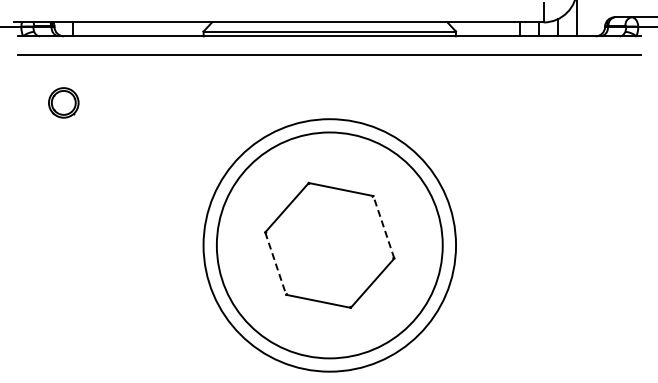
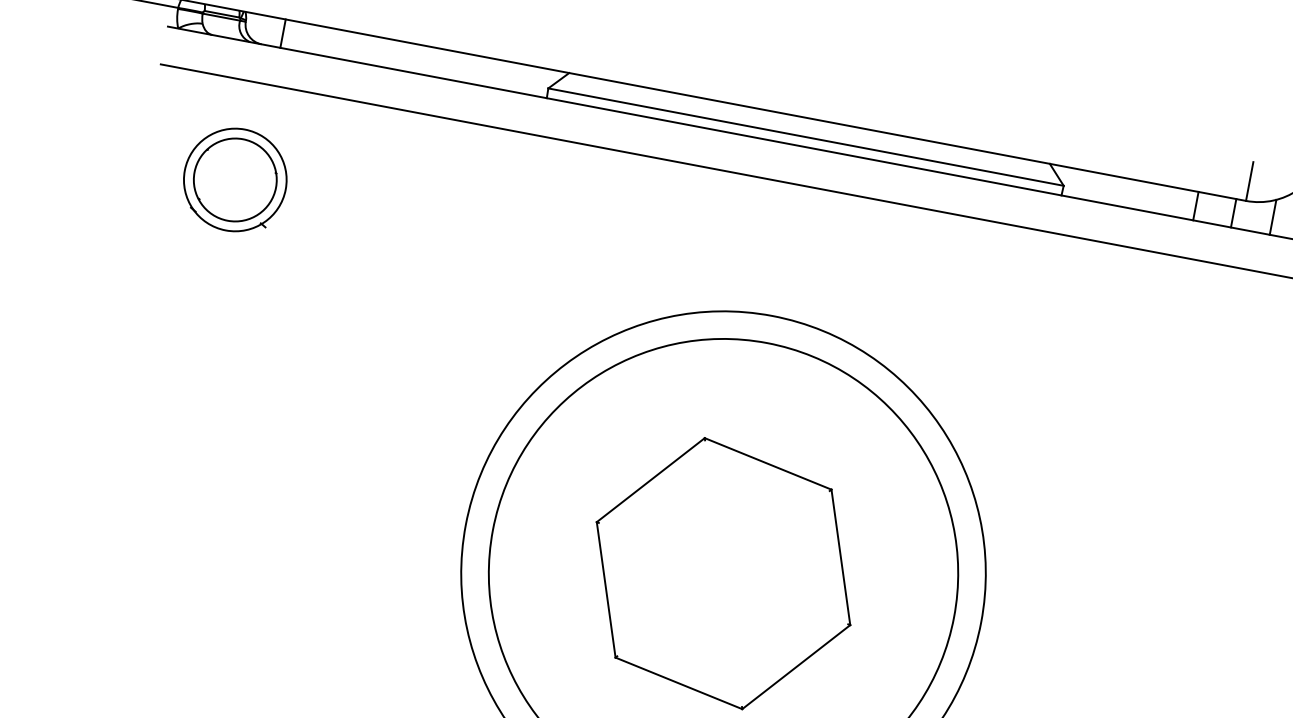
part: (63, 102) -> (235, 179), size x1.67
line: (383, 227) -> (840, 557), dashed -> solid
line: (275, 263) -> (605, 589), dashed -> solid

